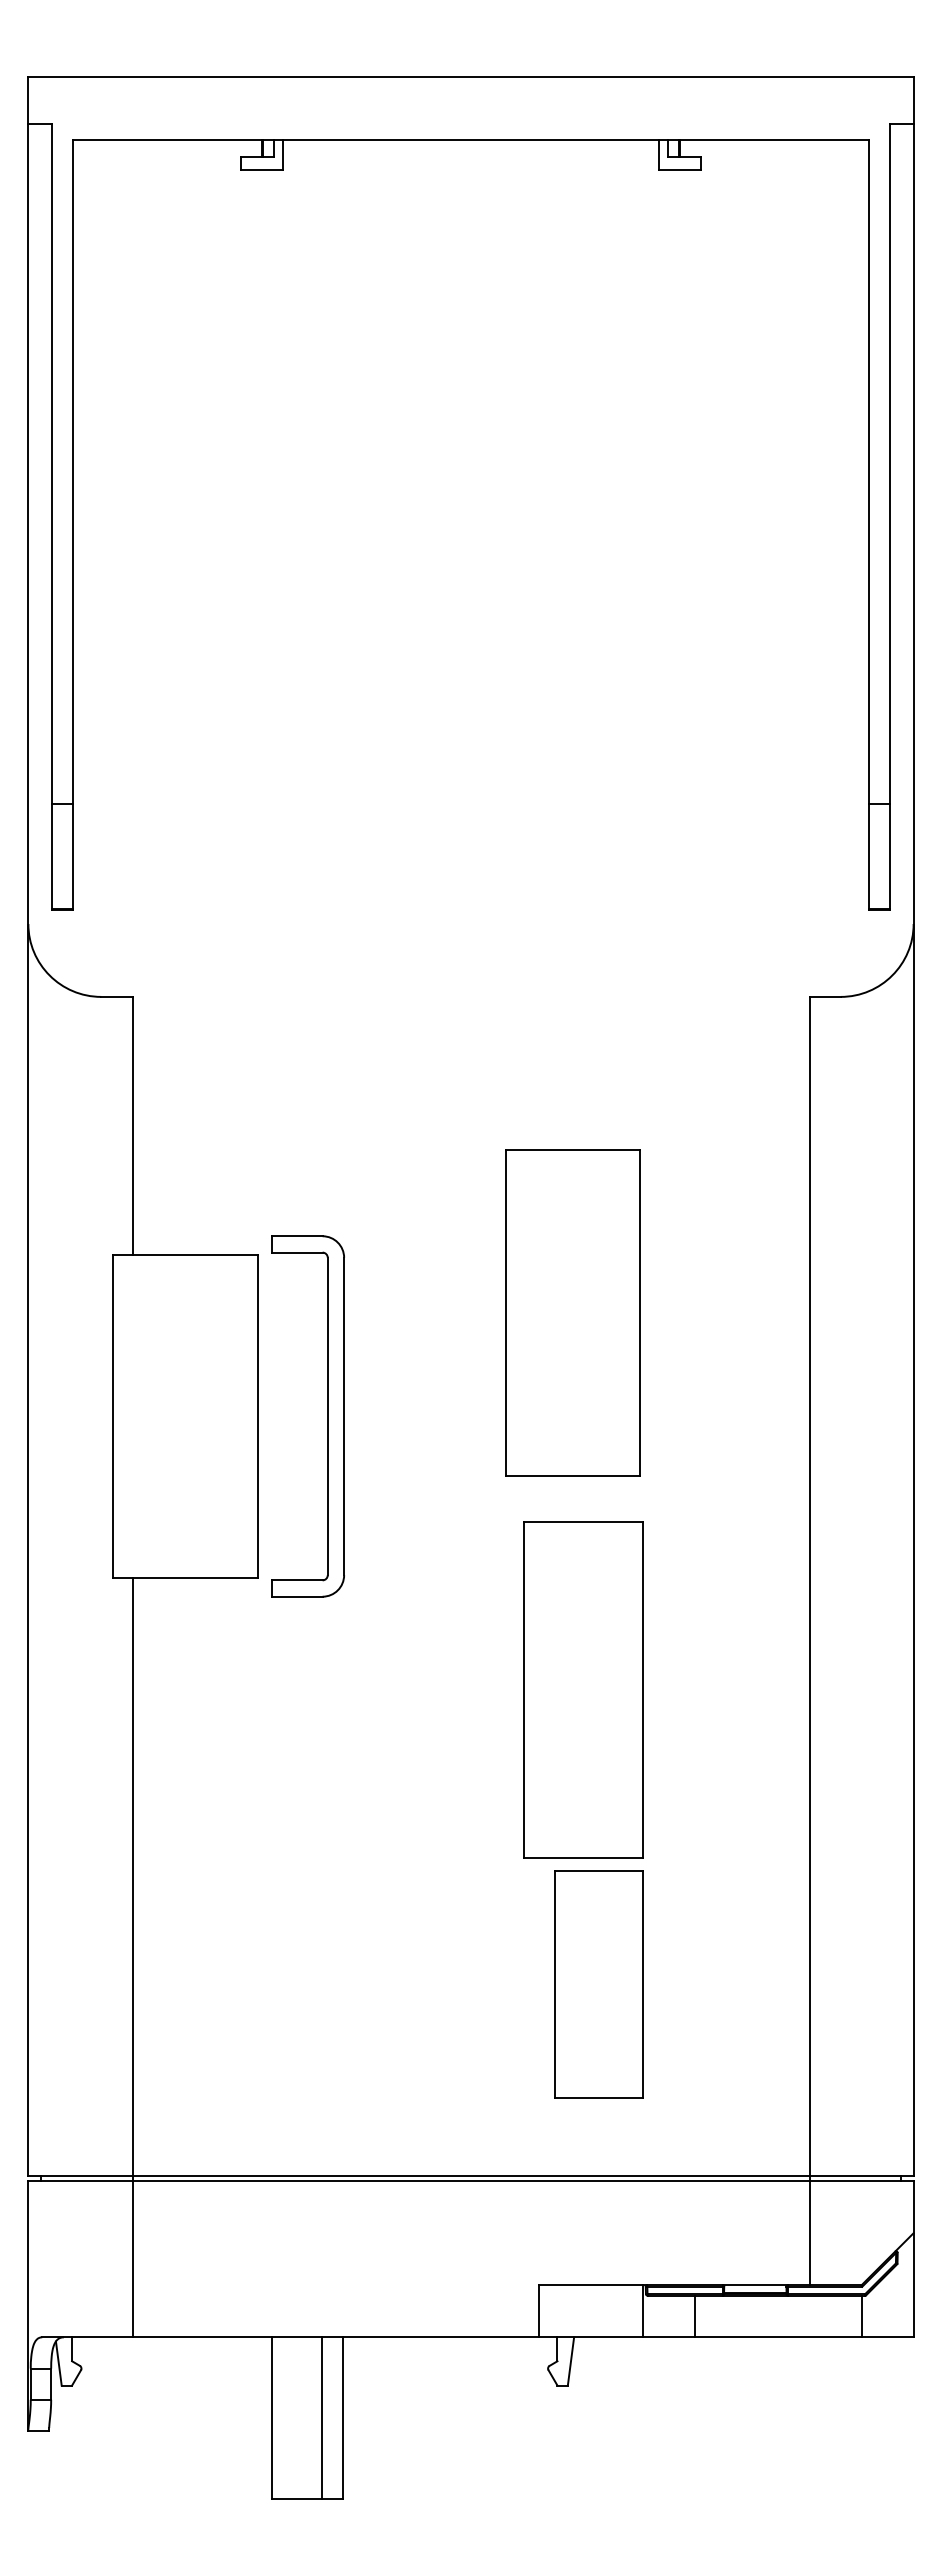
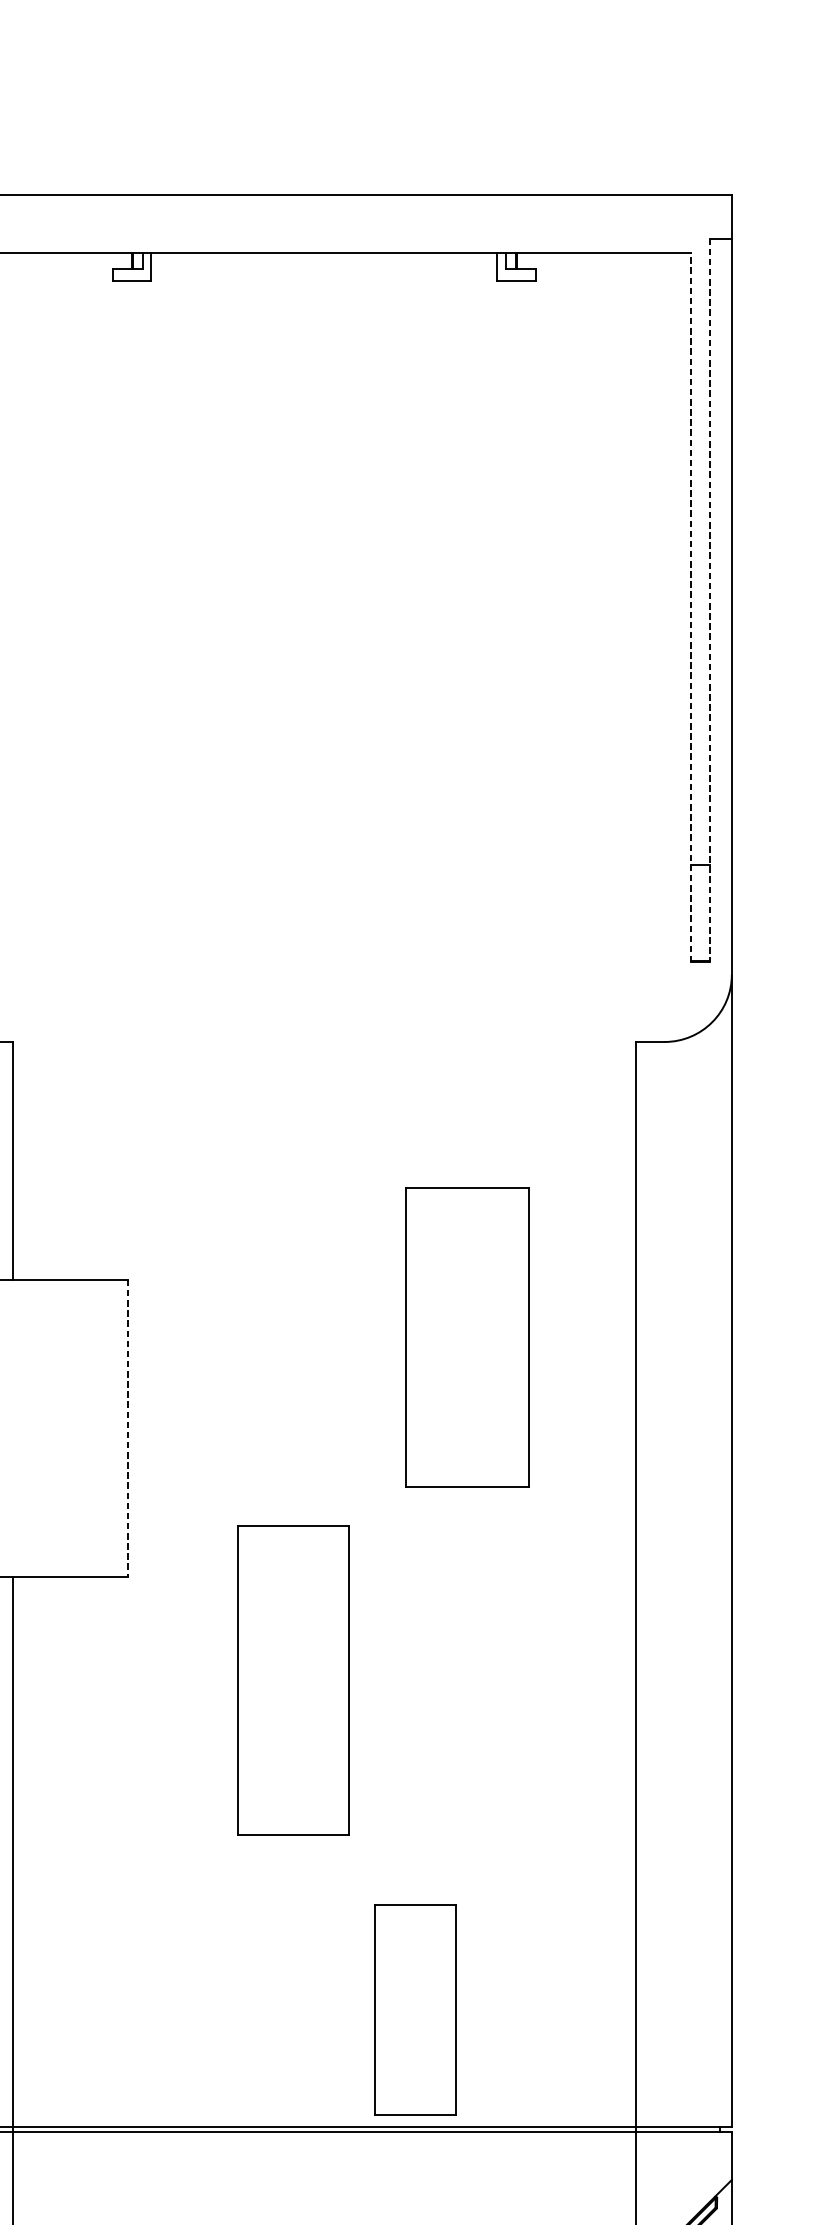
line: (889, 517) -> (709, 600), solid -> dashed
line: (868, 524) -> (690, 607), solid -> dashed
part: (572, 1312) -> (466, 1337), moved
part: (327, 1416) -> (192, 1428), removed
line: (257, 1417) -> (127, 1429), solid -> dashed
part: (583, 1689) -> (293, 1679), moved
part: (598, 1984) -> (415, 2009), moved

